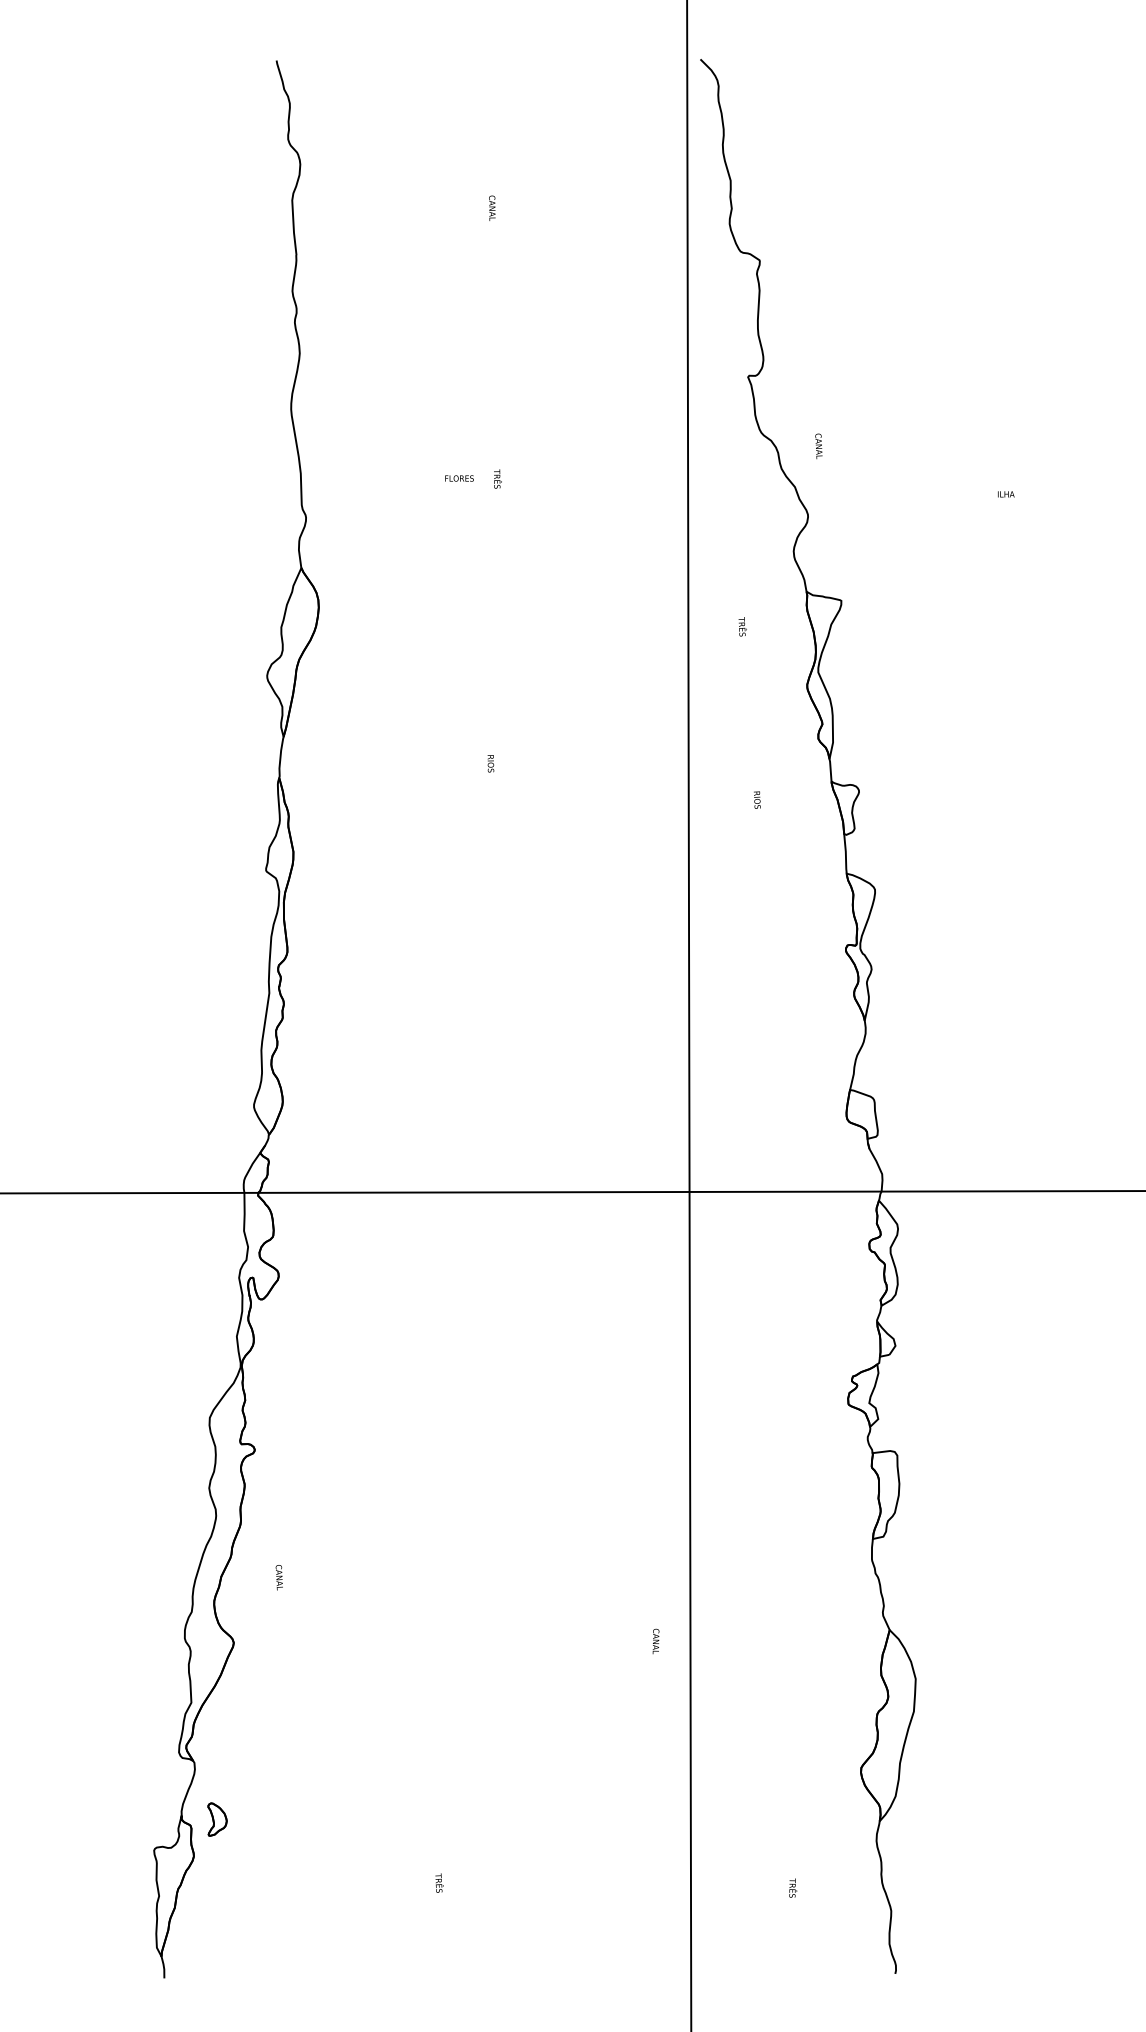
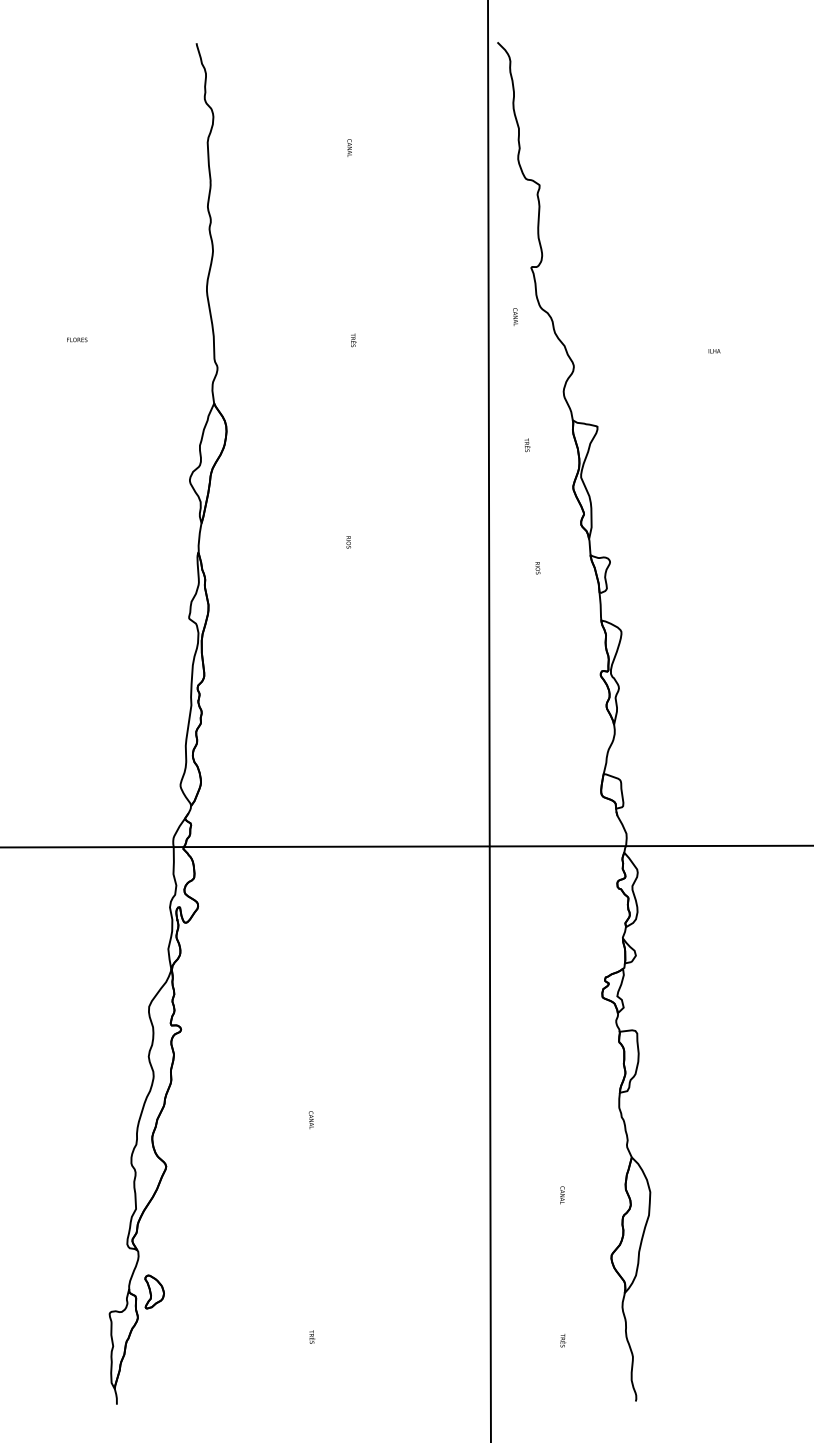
text: (818, 446) -> (515, 317), moved
text: (459, 478) -> (77, 339), moved
text: (278, 1577) -> (310, 1120), moved
text: (655, 1641) -> (562, 1195), moved
part: (217, 1819) -> (154, 1291), size x1.43

